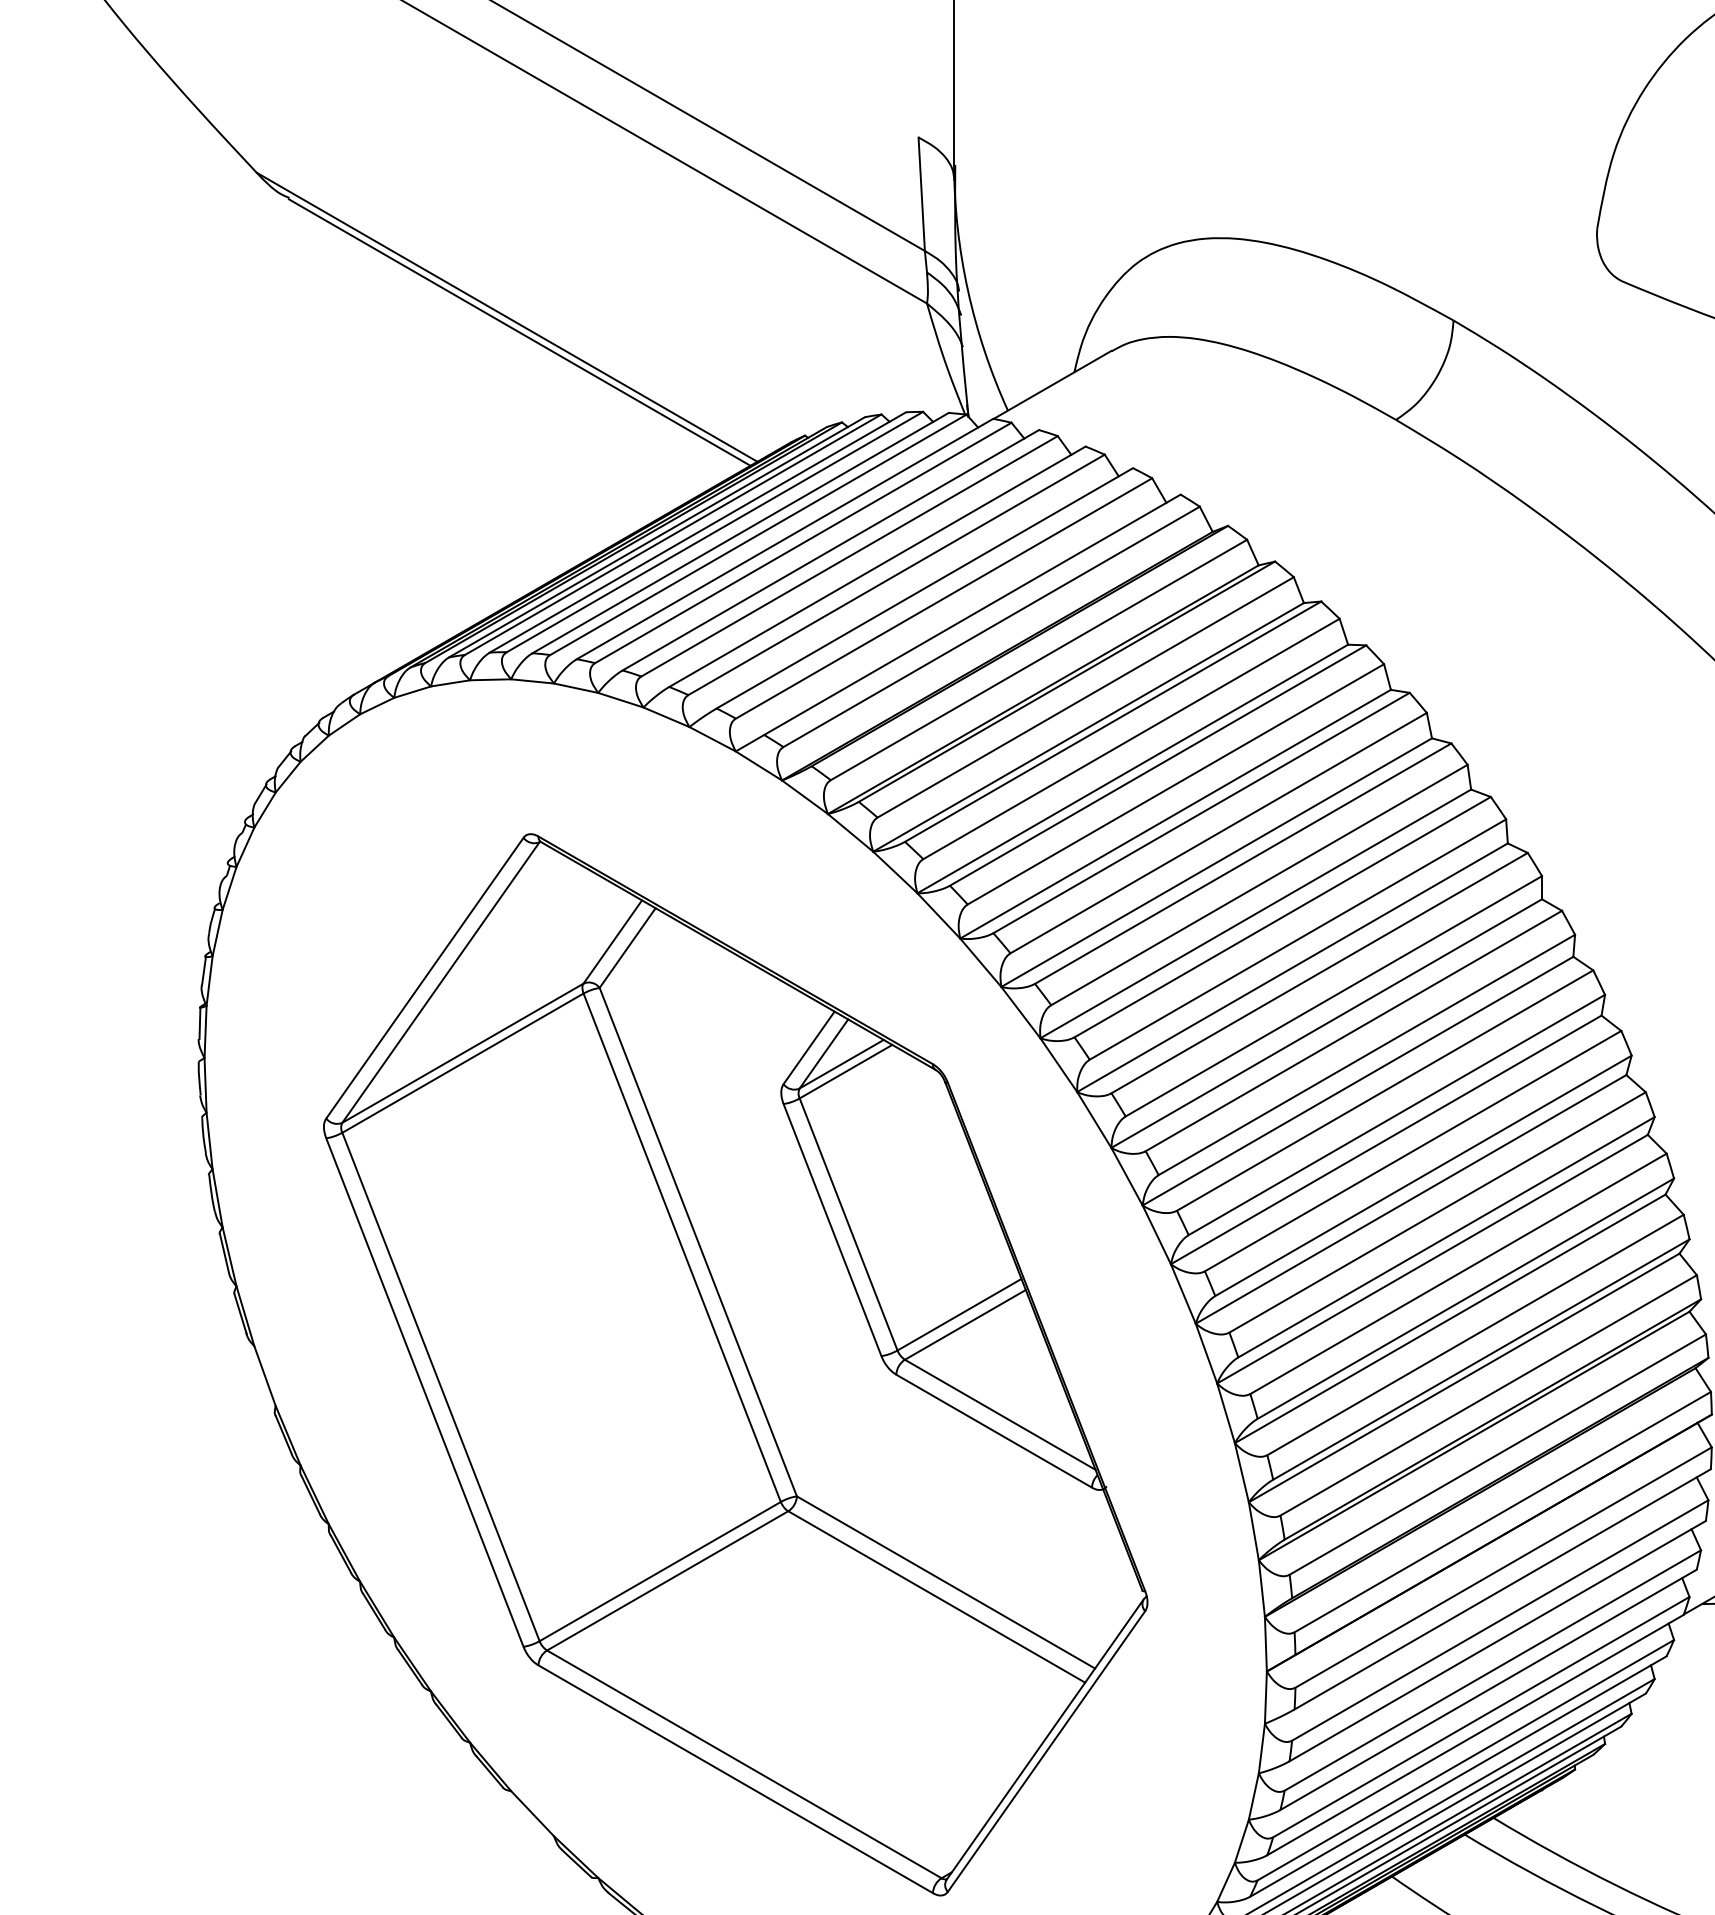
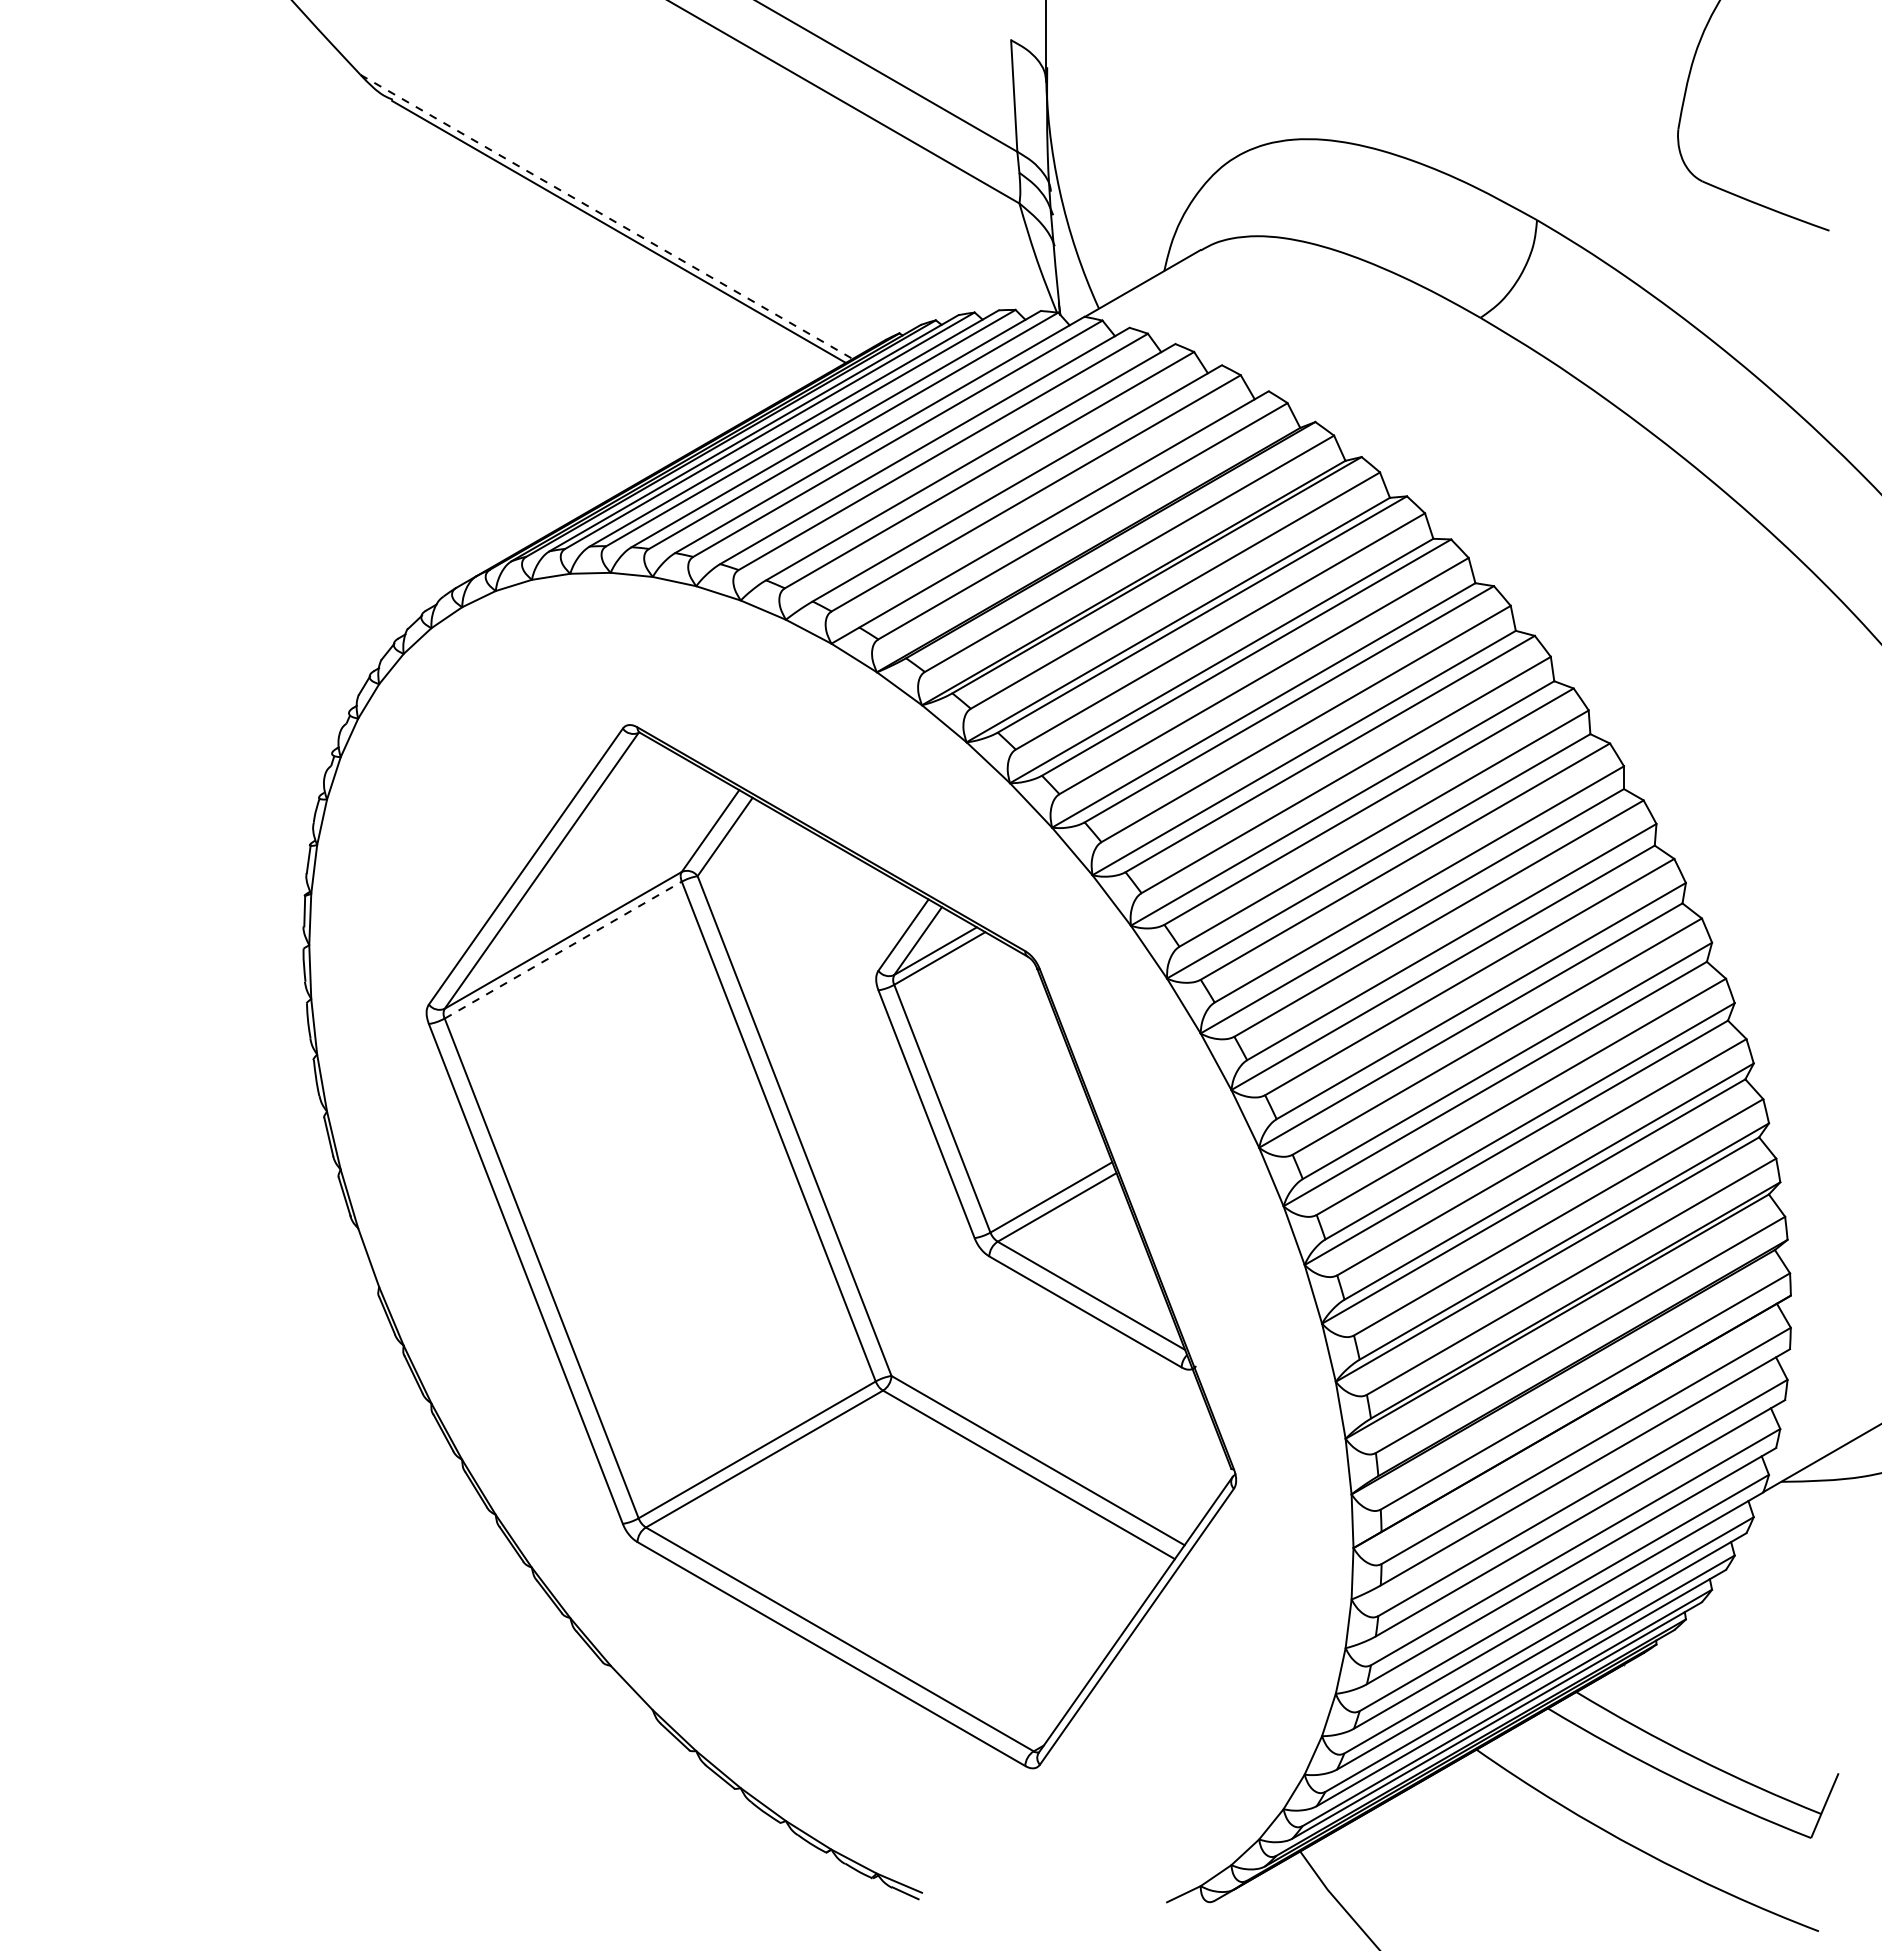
line: (507, 317) -> (607, 217), solid -> dashed
line: (463, 1063) -> (563, 950), solid -> dashed

